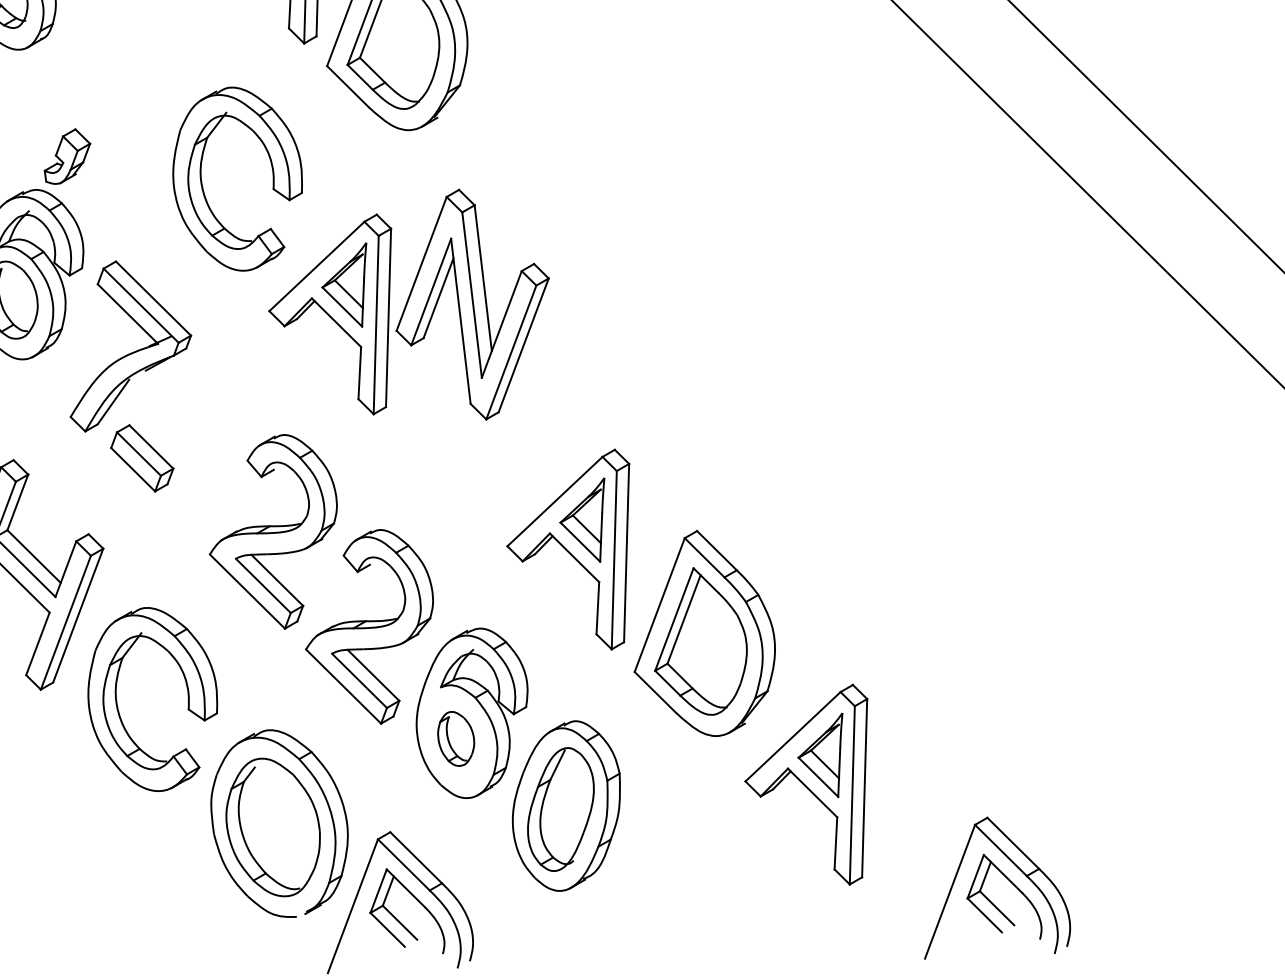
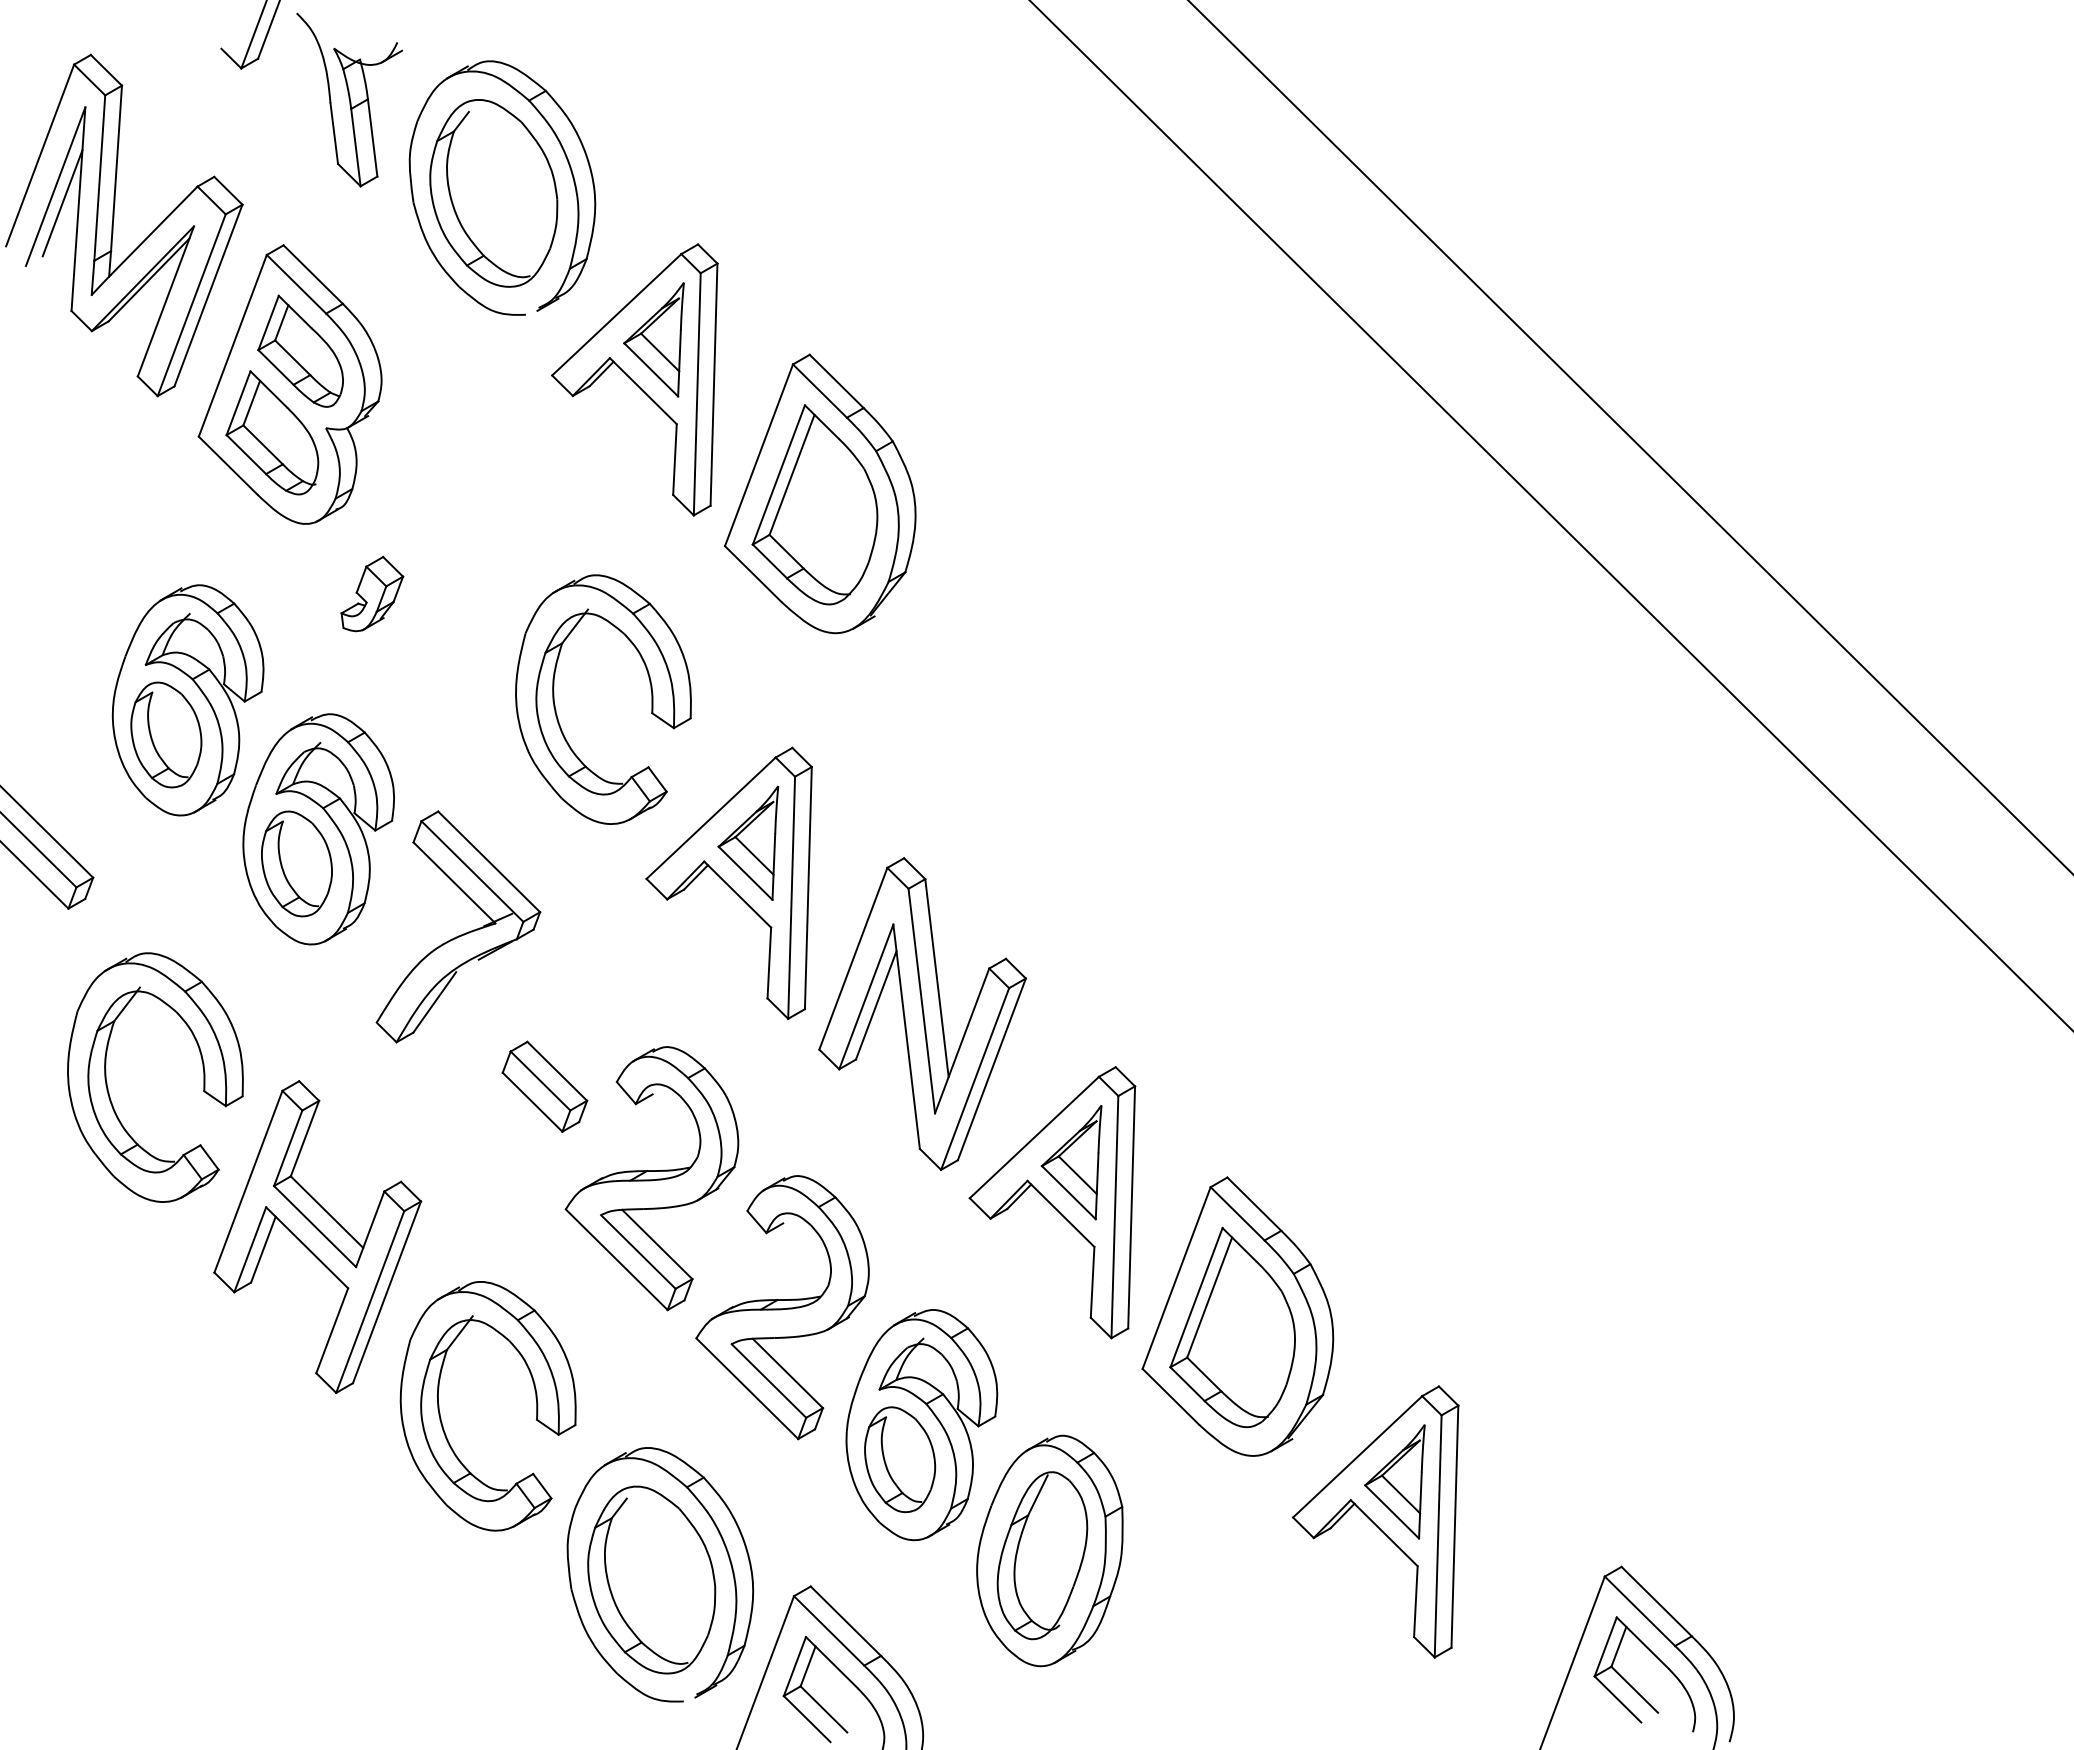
part: (67, 156) -> (372, 593), moved
part: (472, 304) -> (922, 1013), moved
part: (141, 458) -> (544, 1086), moved
part: (456, 738) -> (900, 1459), size x1.43

